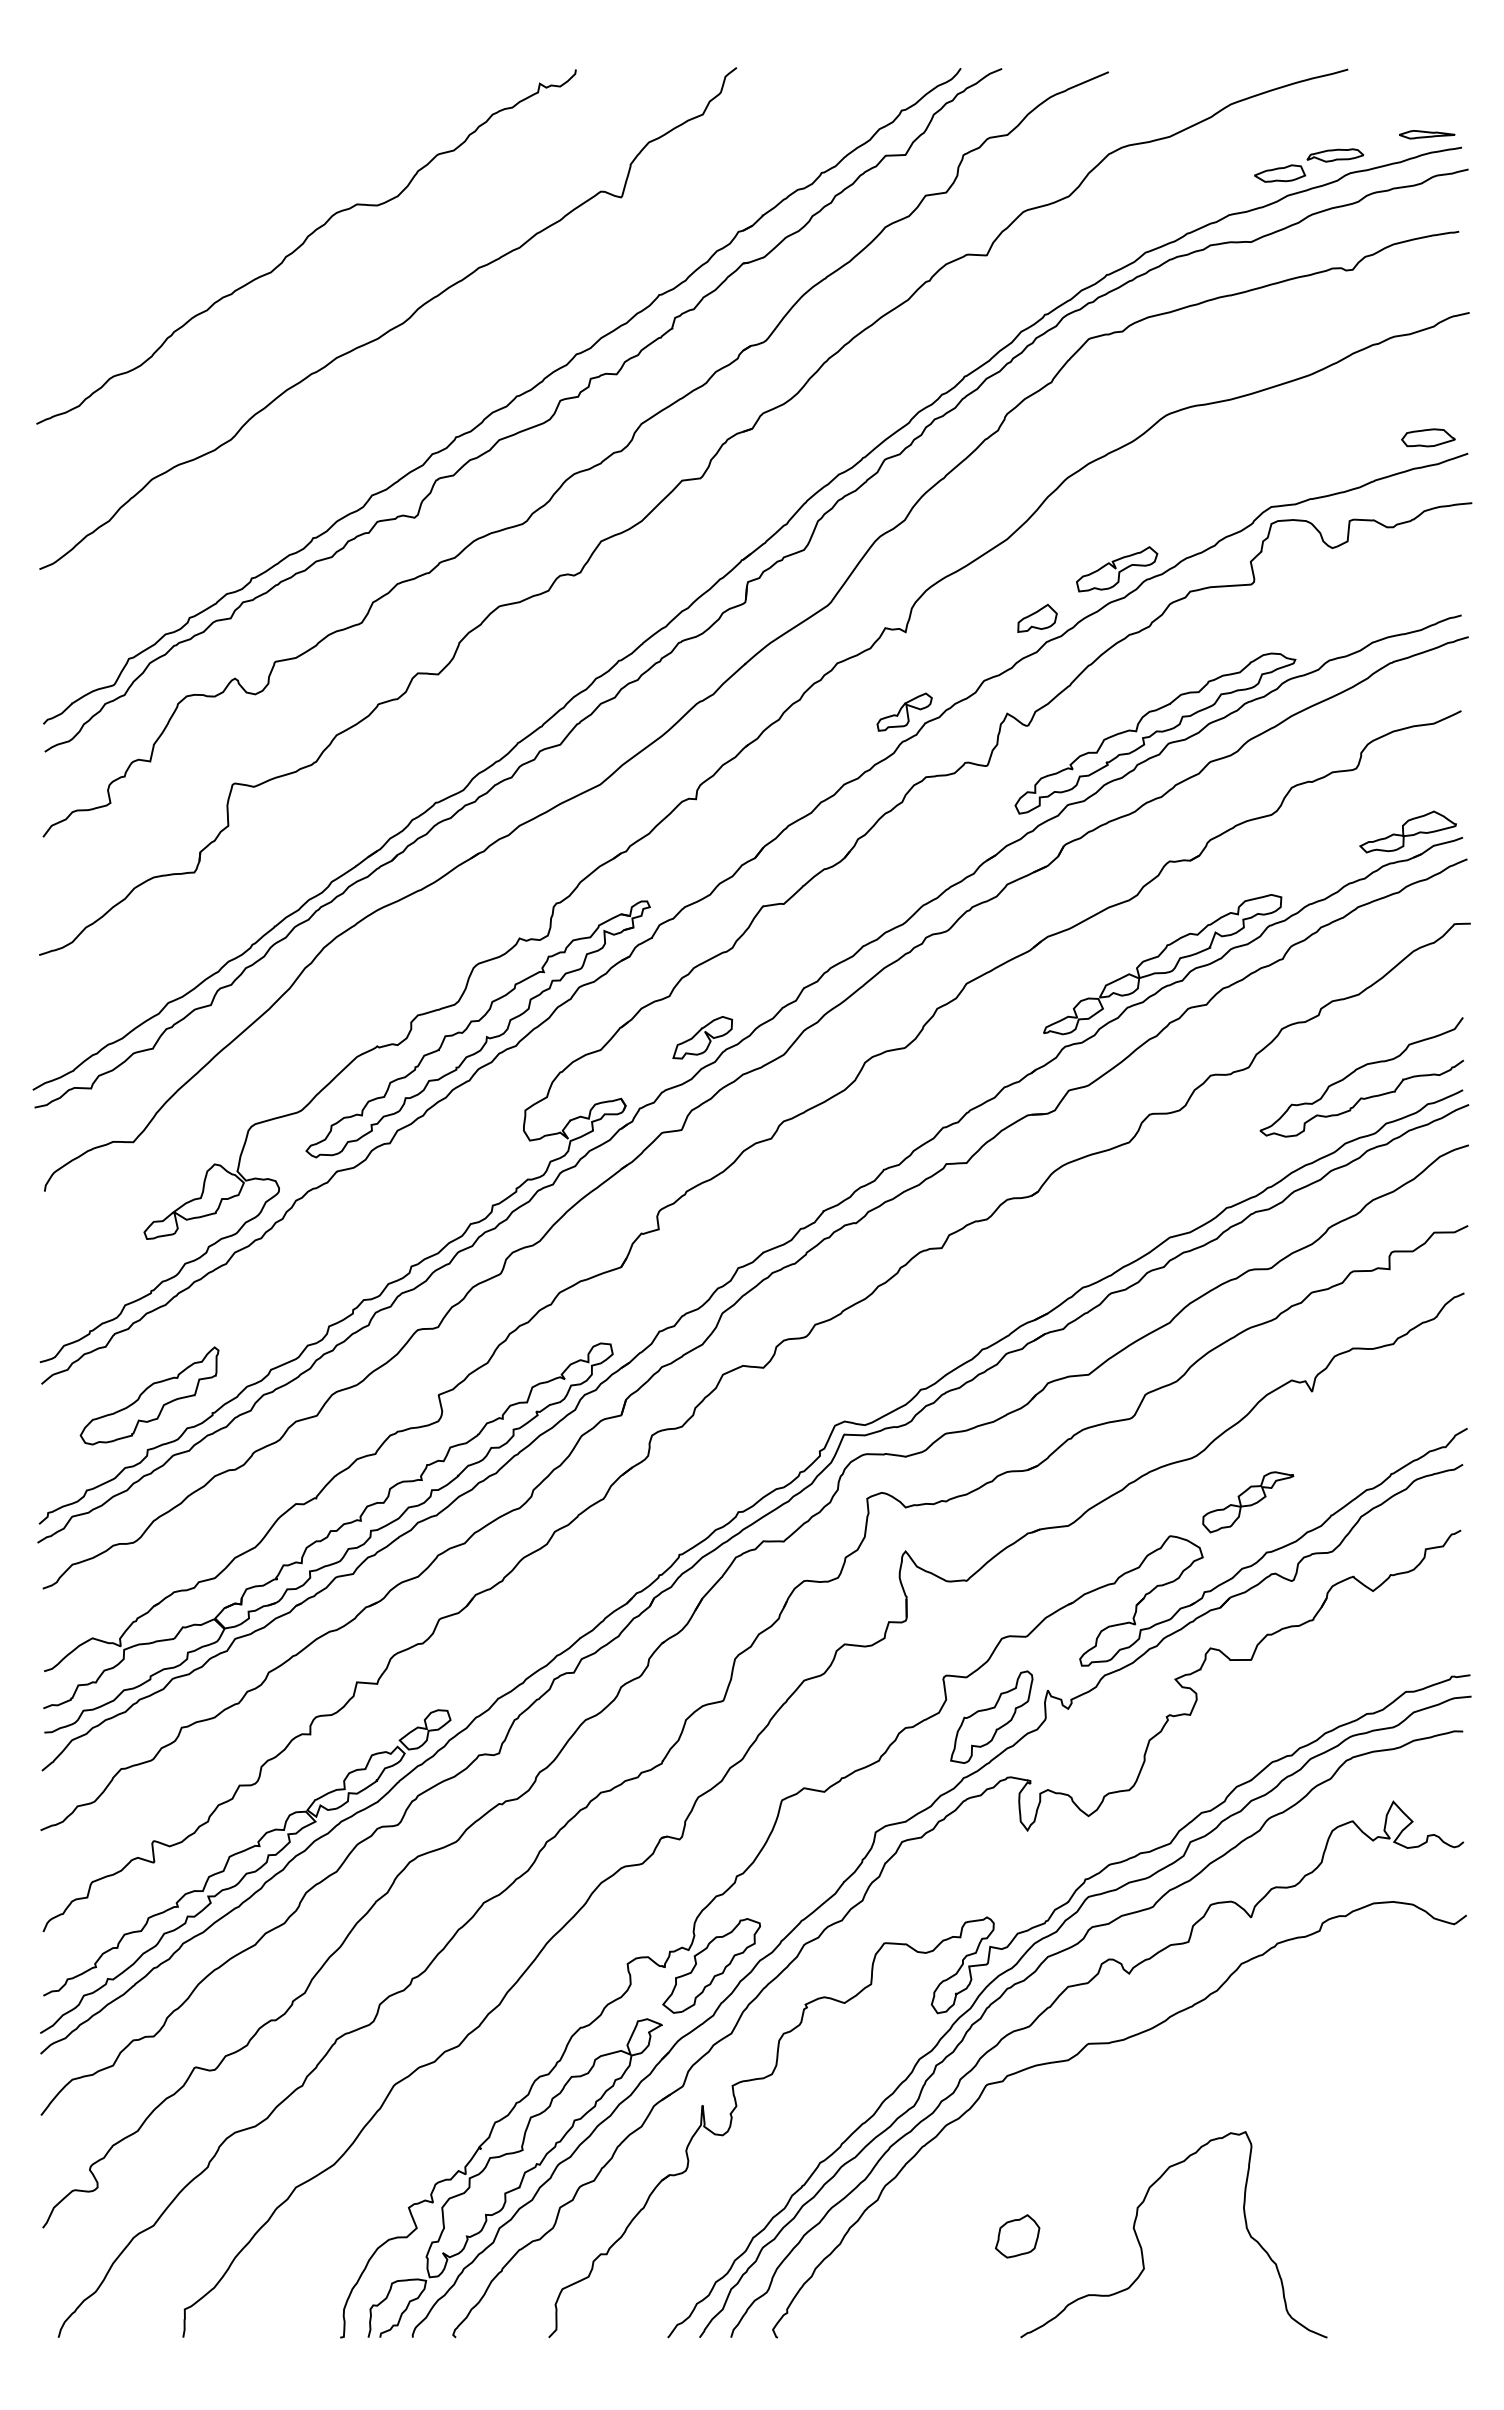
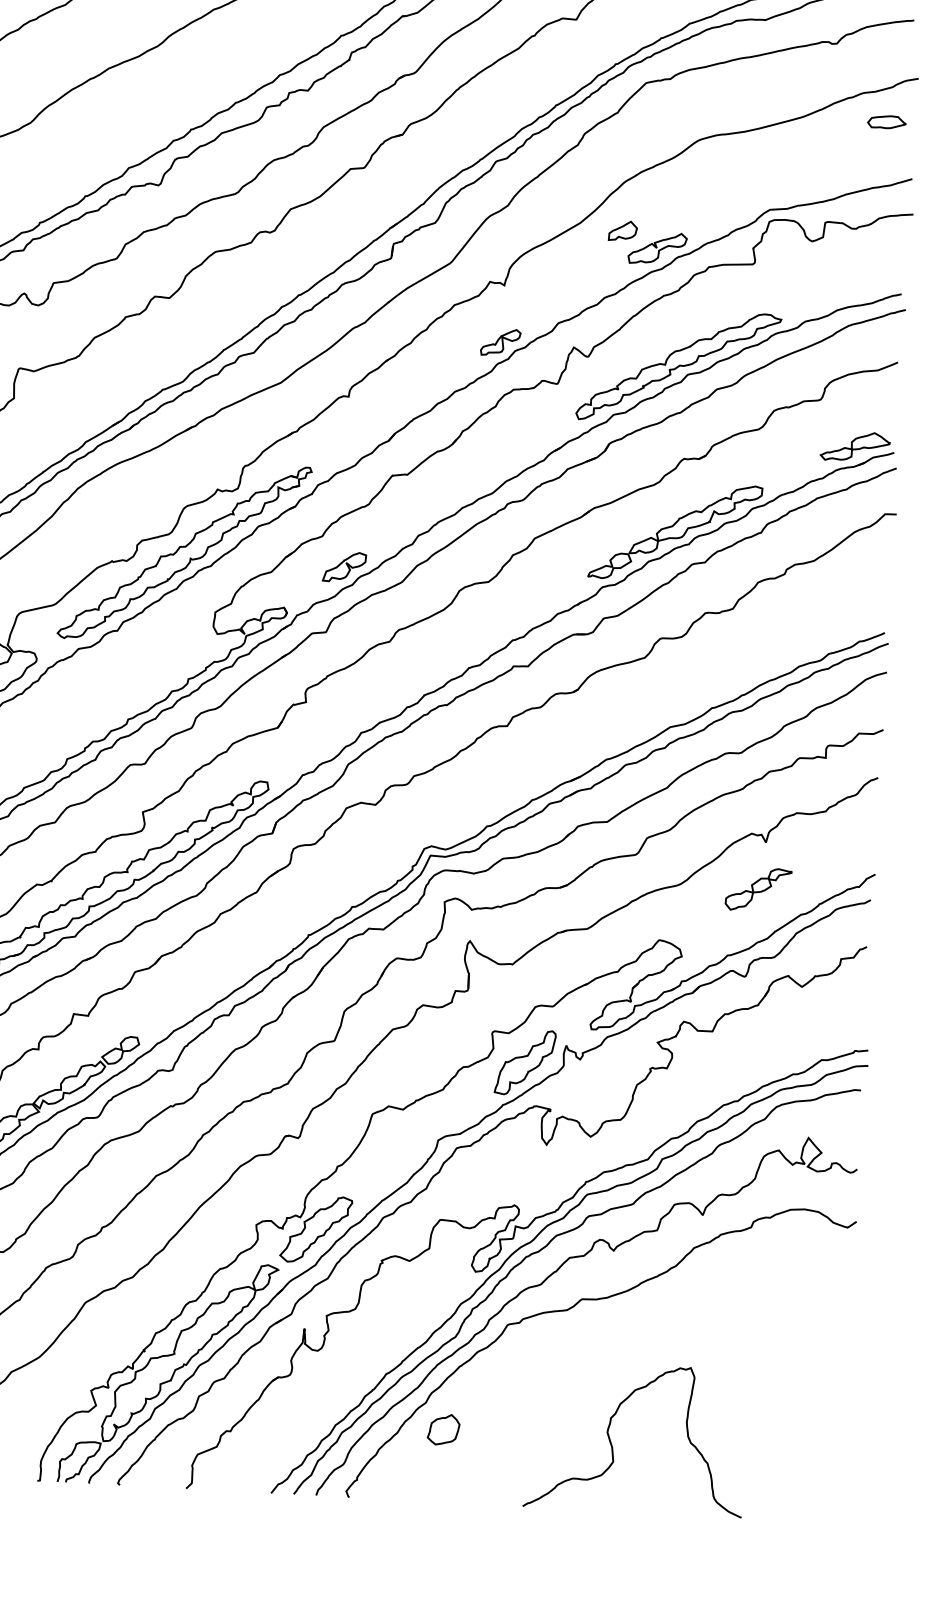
part: (1428, 437) -> (886, 121), moved
part: (1037, 618) -> (623, 231), moved
curve: (1357, 1070) -> (810, 615), removed
part: (1248, 1502) -> (758, 889), moved
part: (1017, 2236) -> (443, 1429), moved

